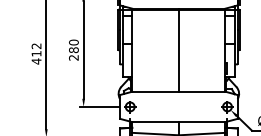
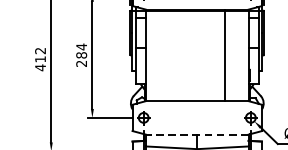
text: (73, 42) -> (81, 46), 280 -> 284
line: (178, 49) -> (224, 54), moved
line: (178, 122) -> (196, 135), solid -> dashed

